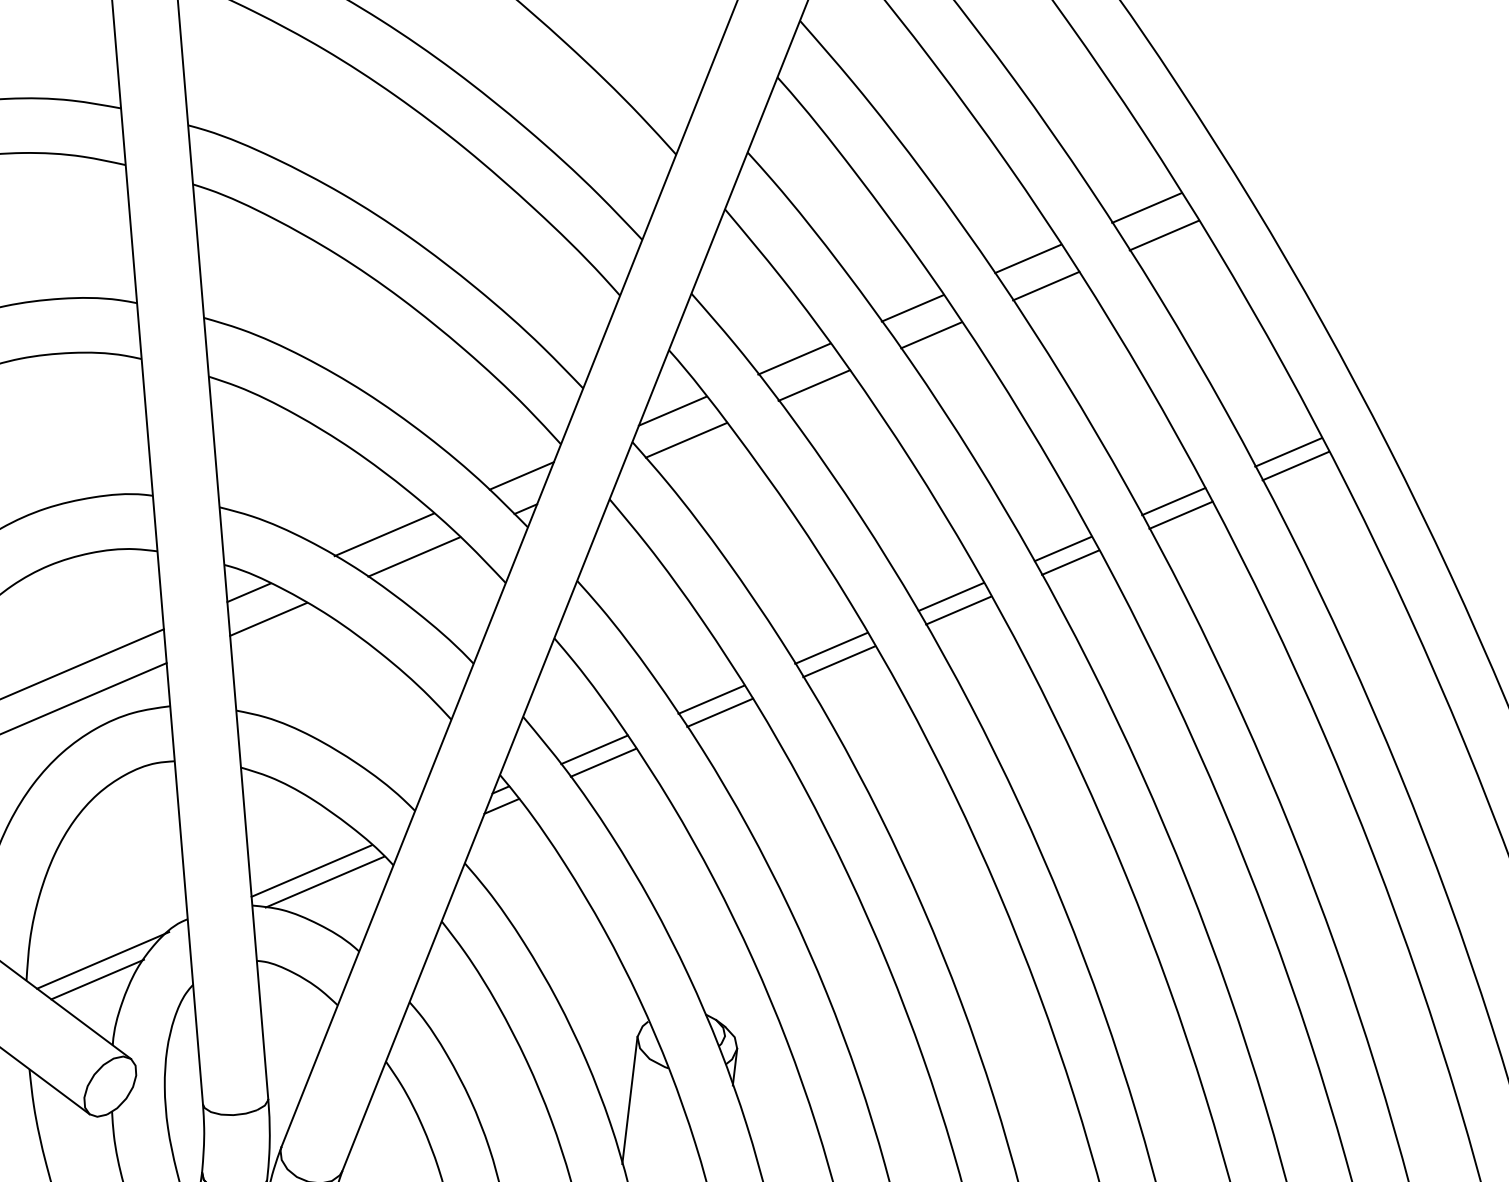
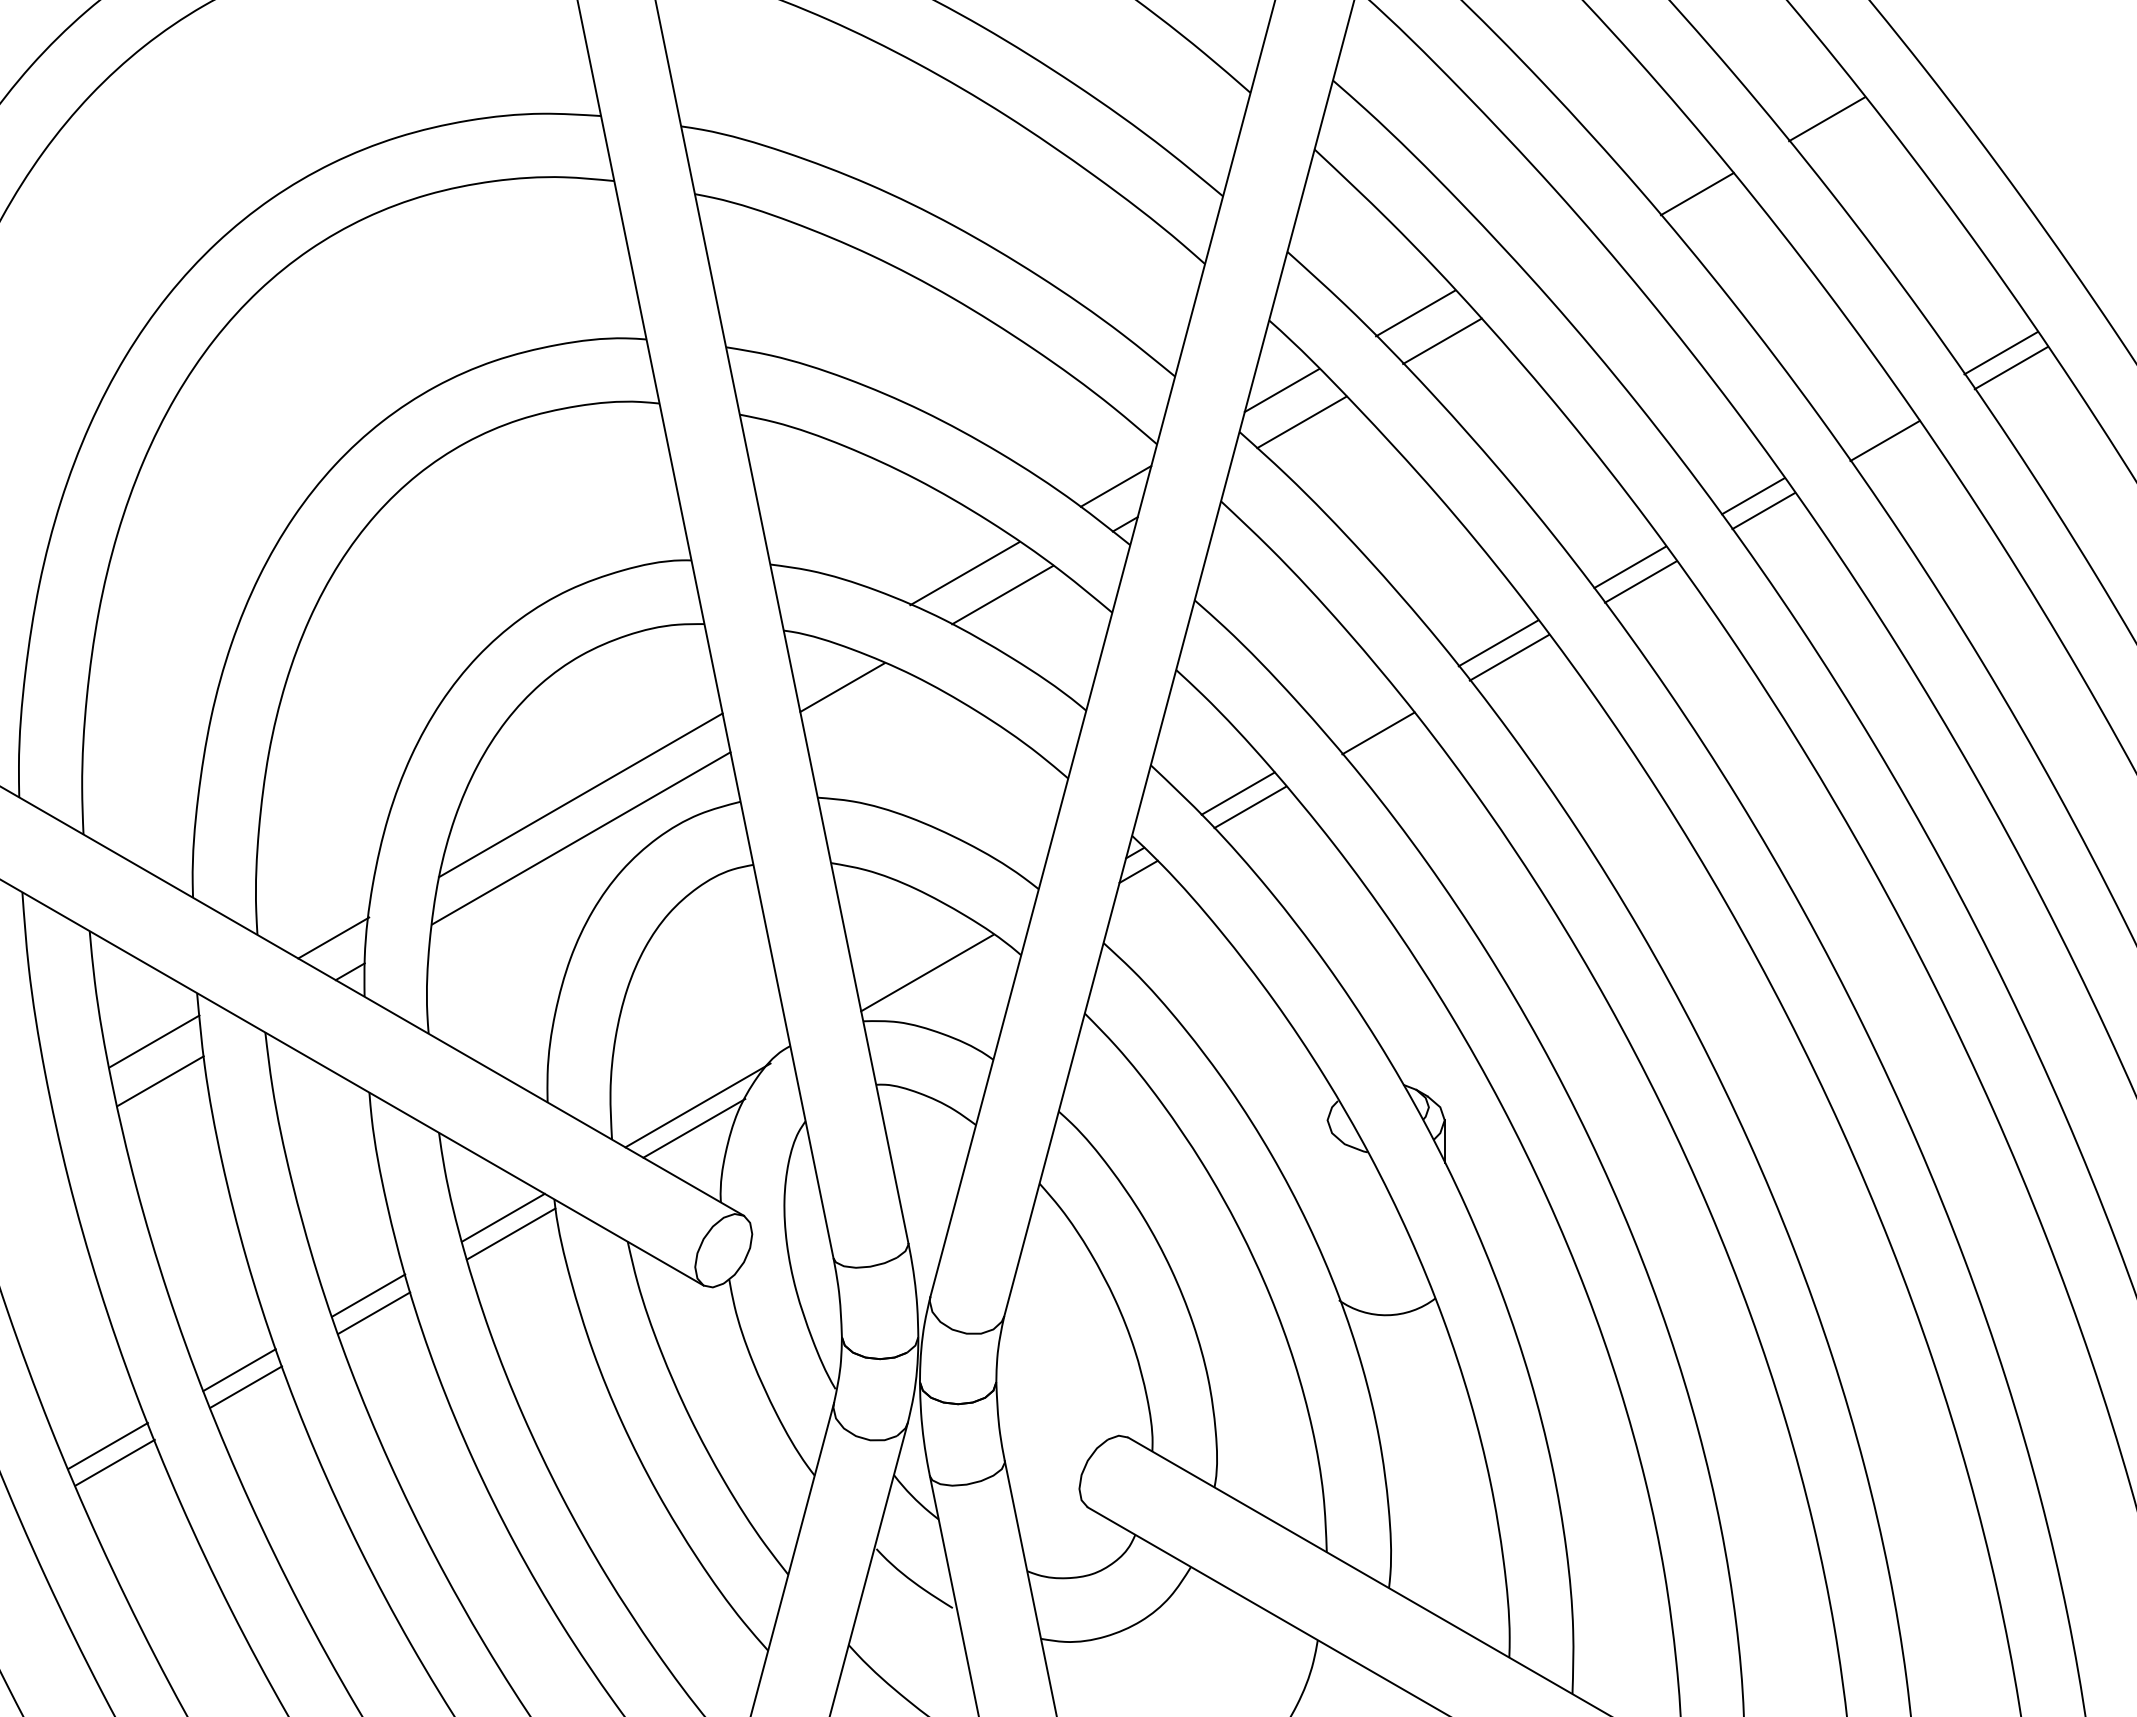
line: (1147, 207) -> (1803, 89), removed
line: (1028, 258) -> (1672, 164), removed
line: (912, 307) -> (1545, 237), removed
line: (930, 334) -> (1570, 266), removed
line: (1173, 501) -> (1874, 426), removed
line: (248, 592) -> (815, 659), removed
line: (711, 699) -> (1366, 719), removed
line: (325, 881) -> (944, 983), removed
line: (629, 1100) -> (1327, 1194), removed

